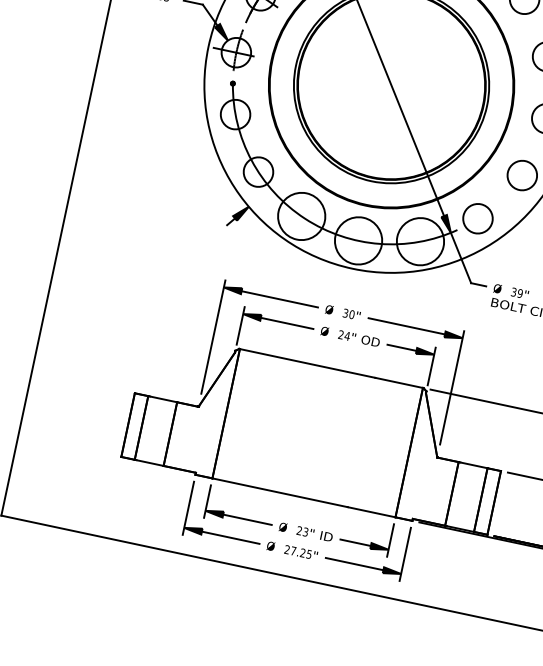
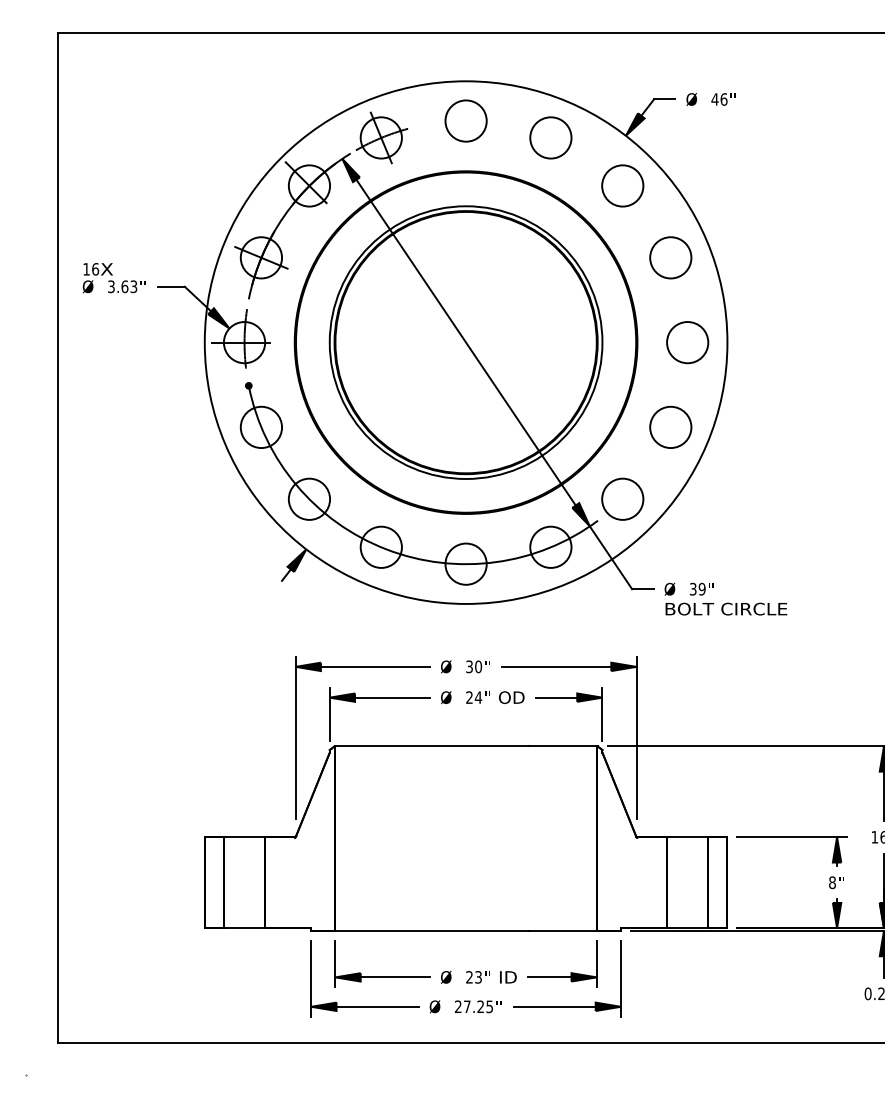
circle: (301, 215) -> (380, 546), size x0.62
circle: (358, 240) -> (465, 563), size x0.62
circle: (420, 241) -> (550, 546), size x0.62

